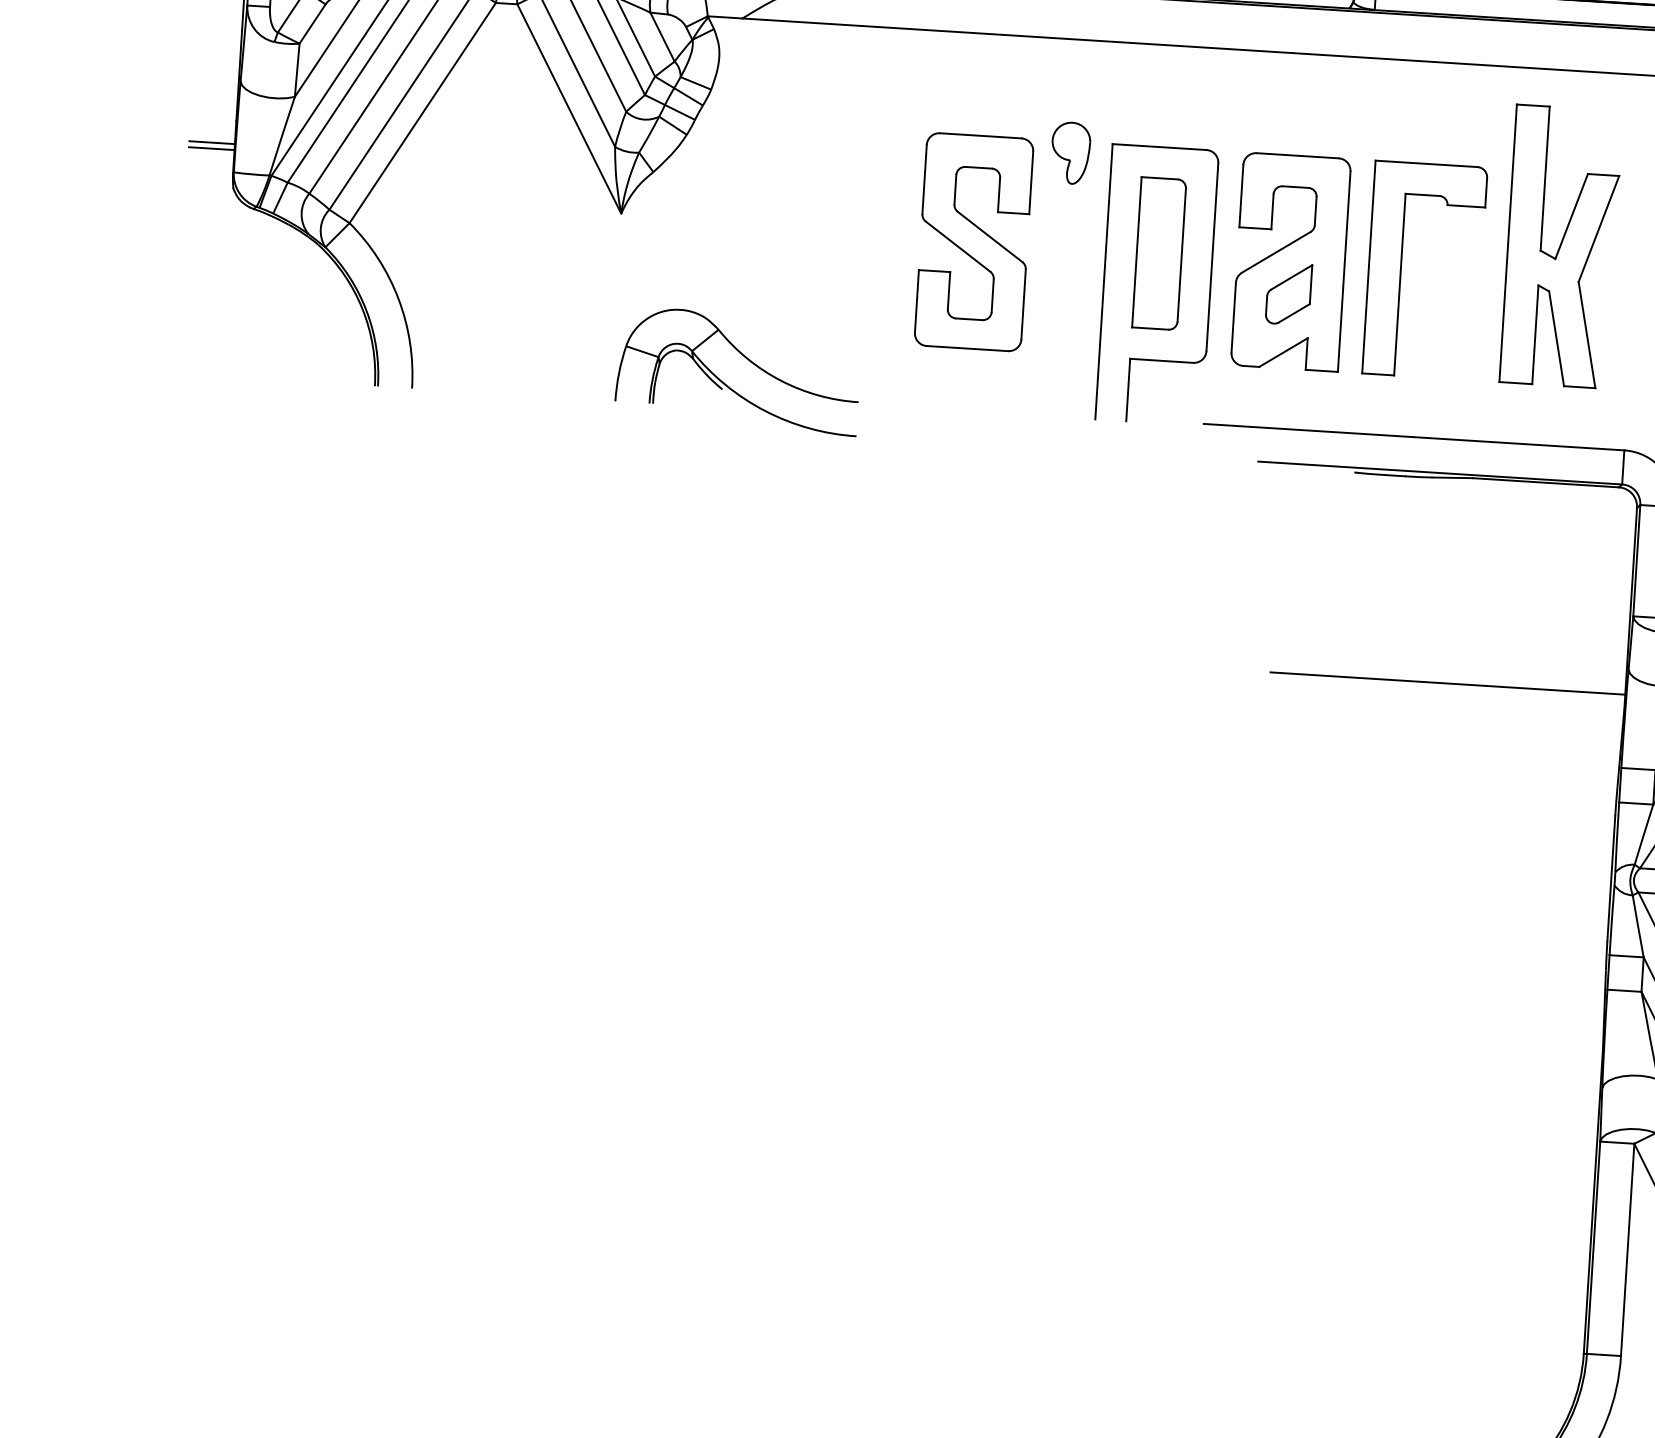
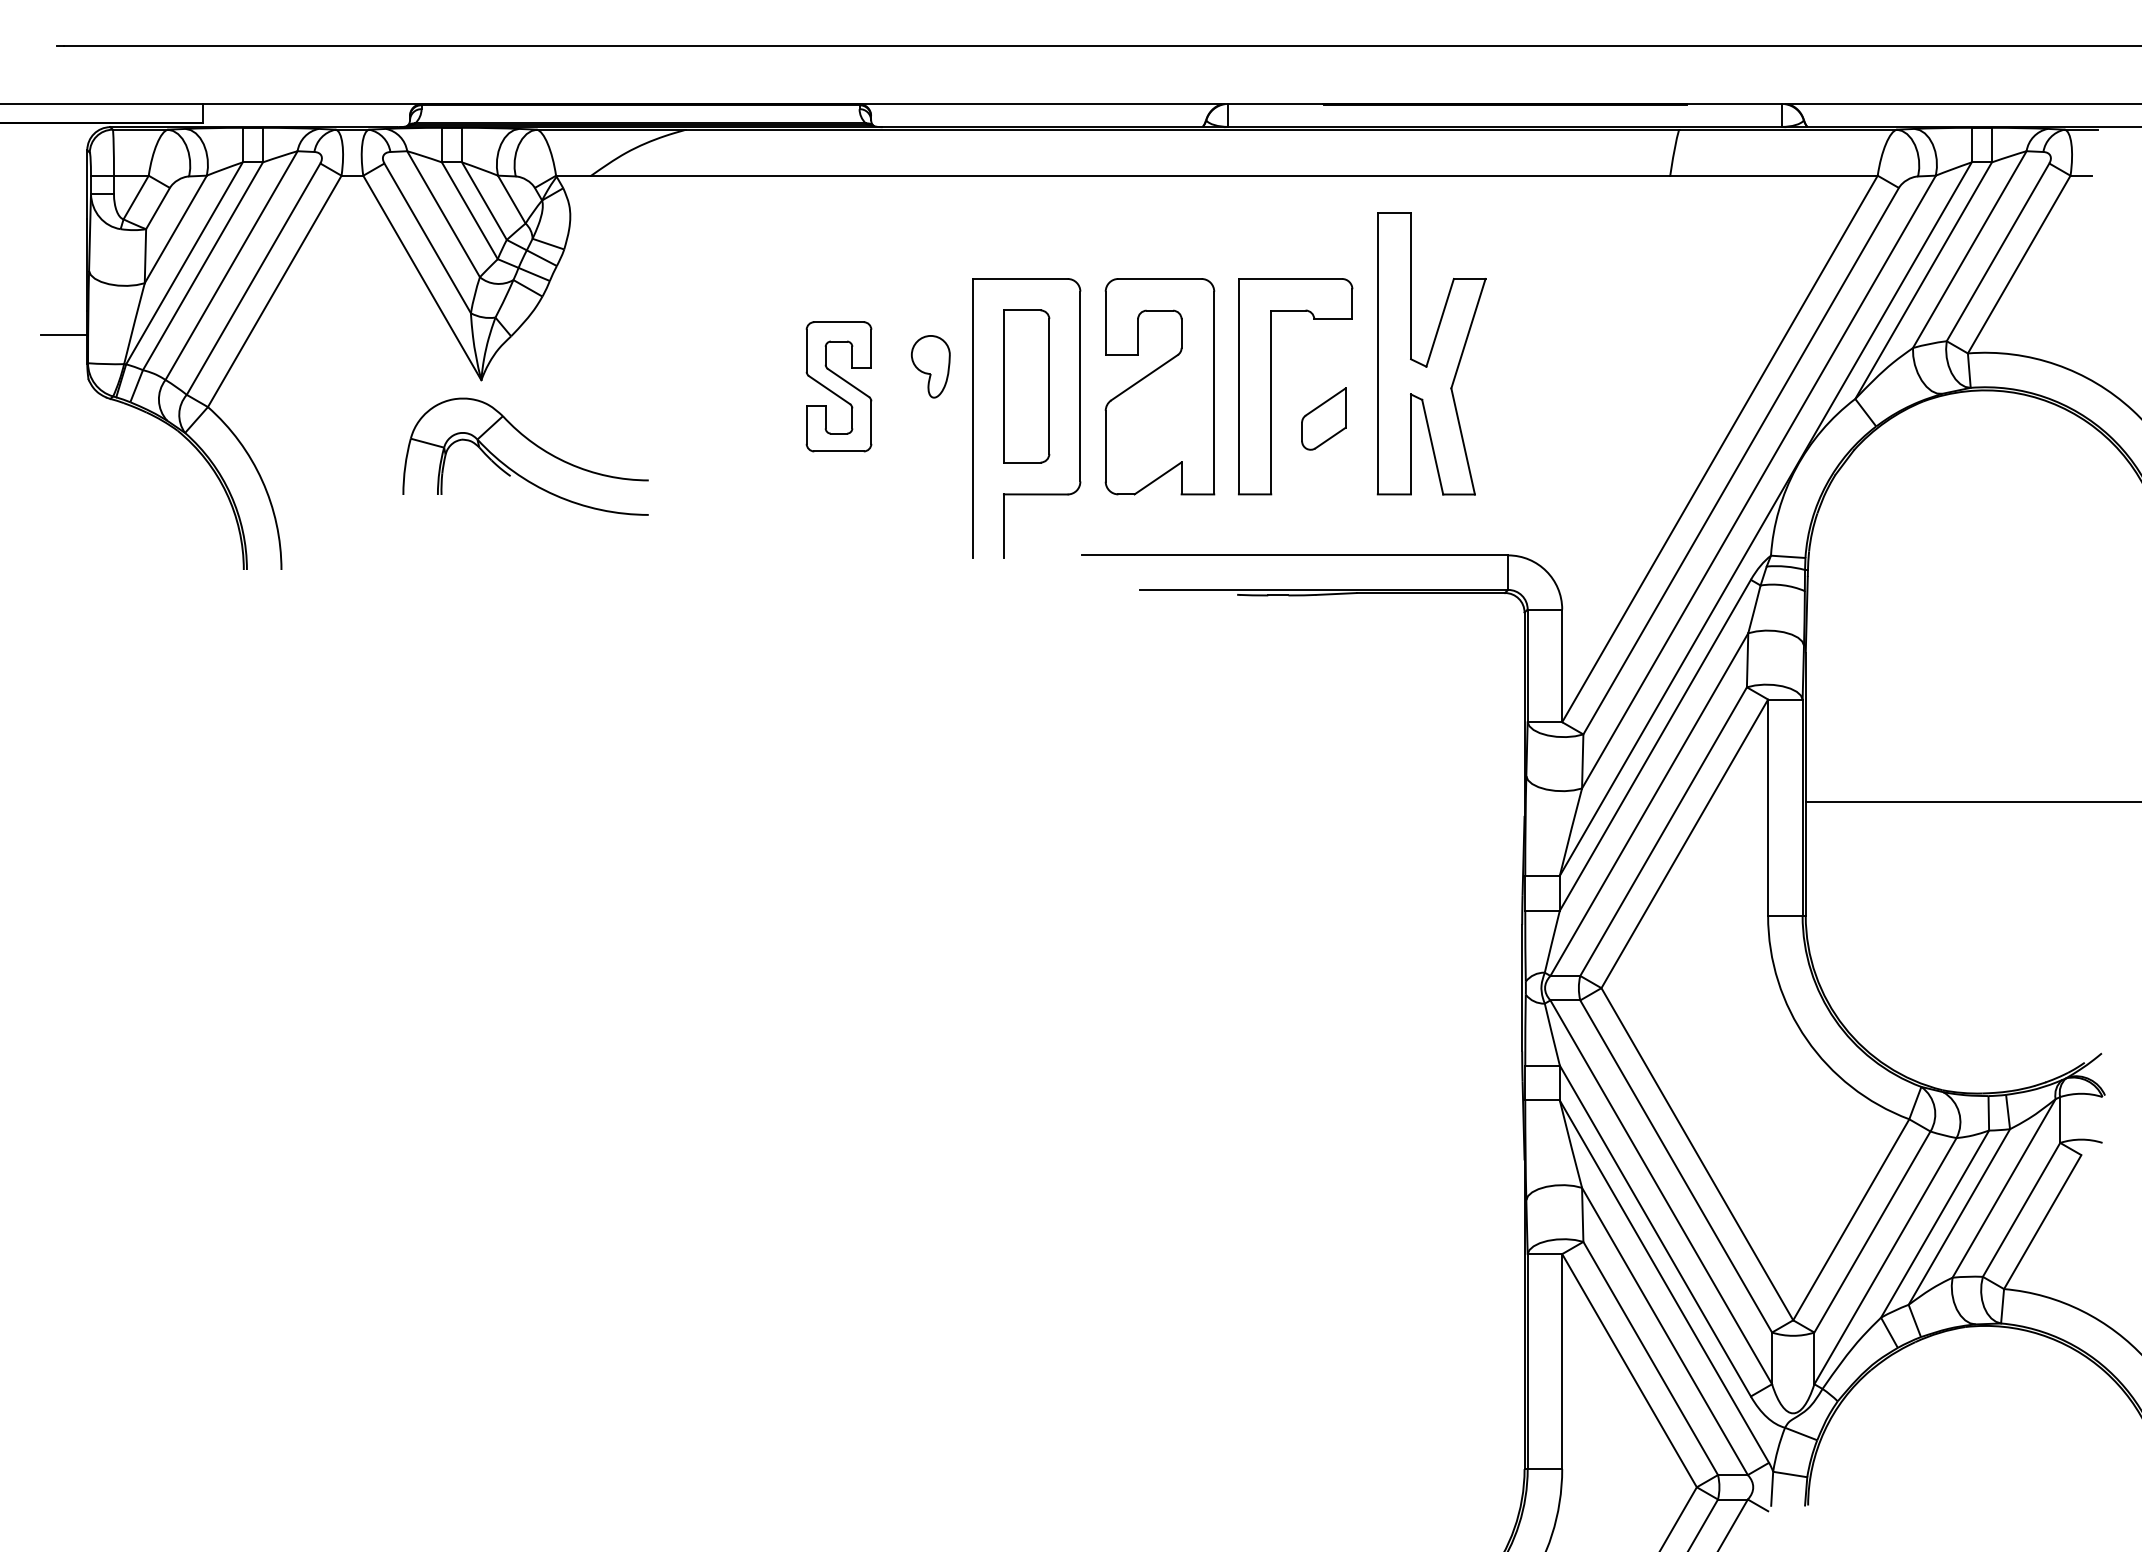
line: (212, 148) -> (64, 340), removed
part: (1070, 152) -> (930, 366), moved
part: (973, 241) -> (838, 386), size x0.6
part: (1288, 293) -> (1323, 418), moved
part: (747, 360) -> (534, 445), moved
line: (1447, 683) -> (1344, 801), removed

